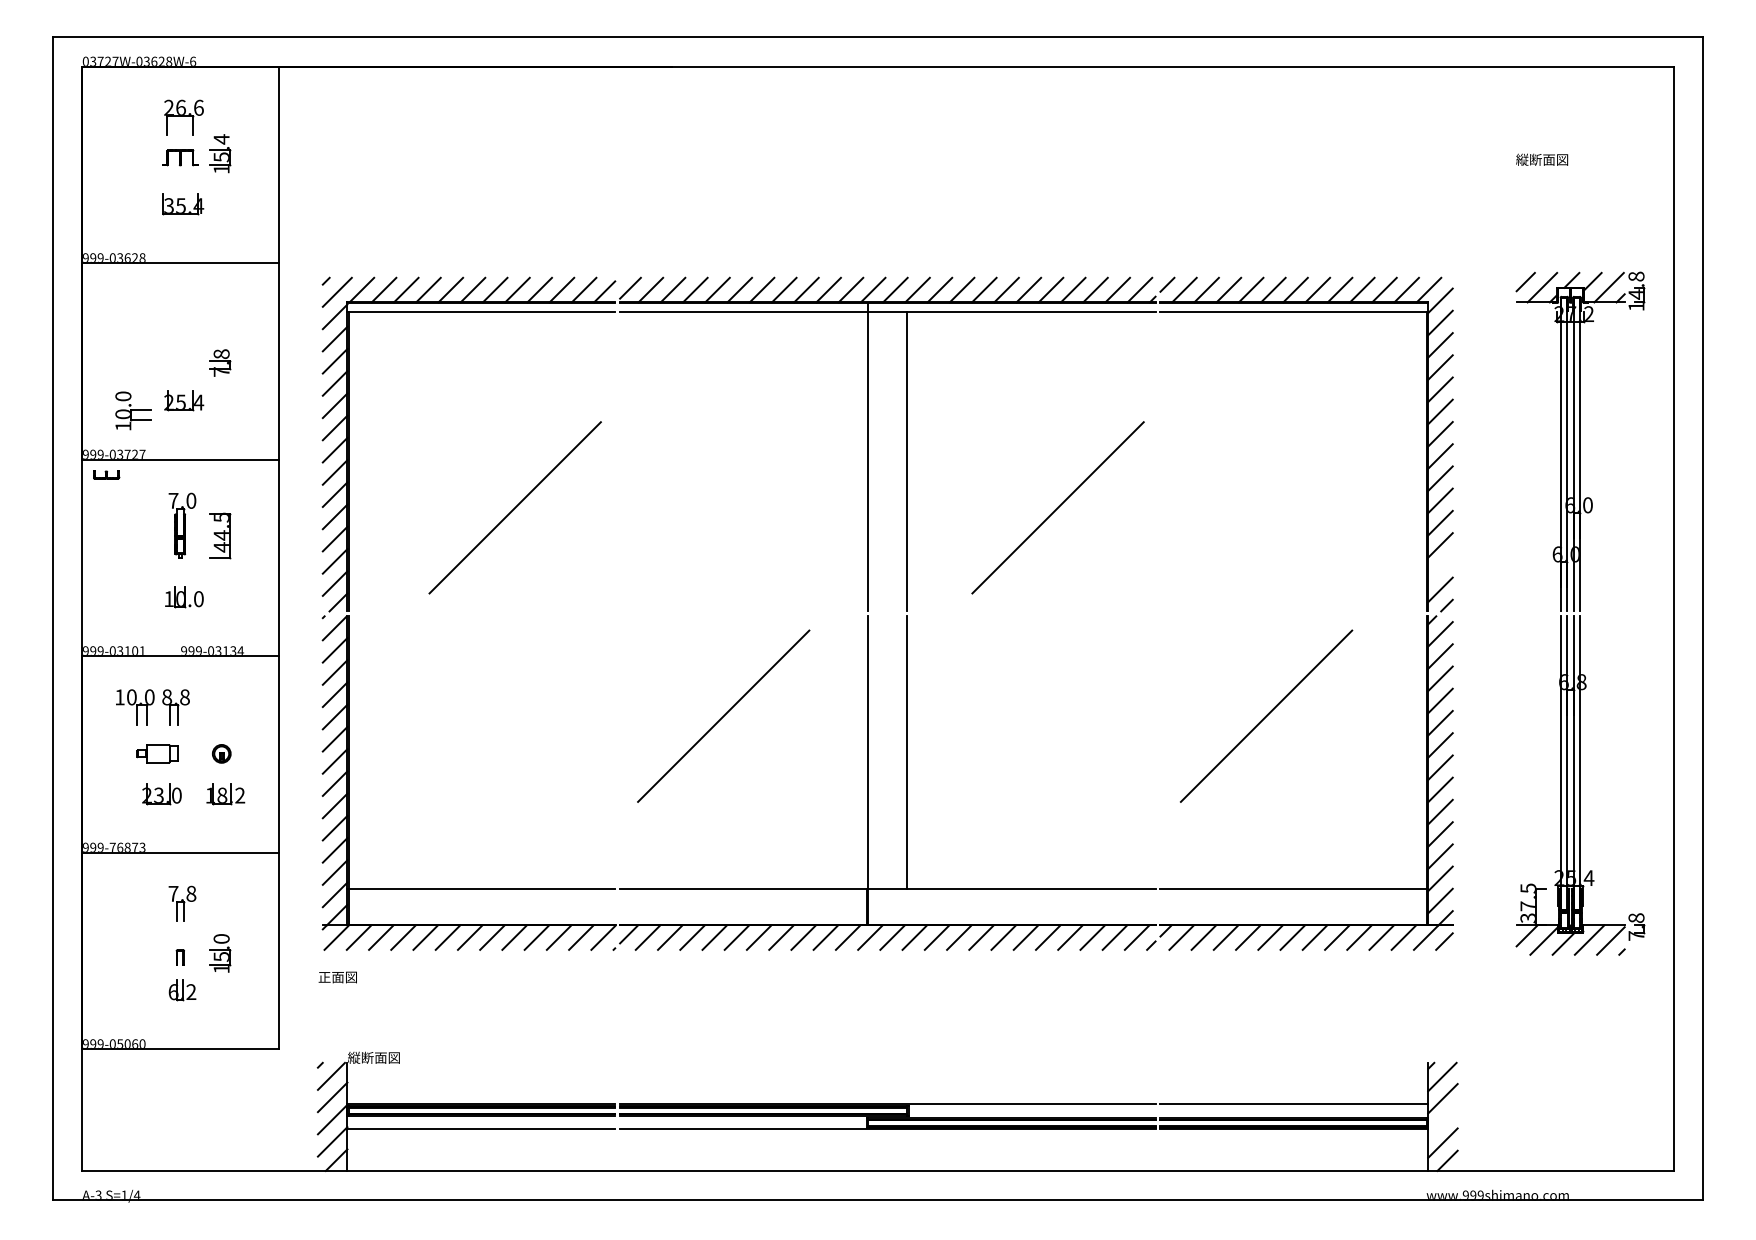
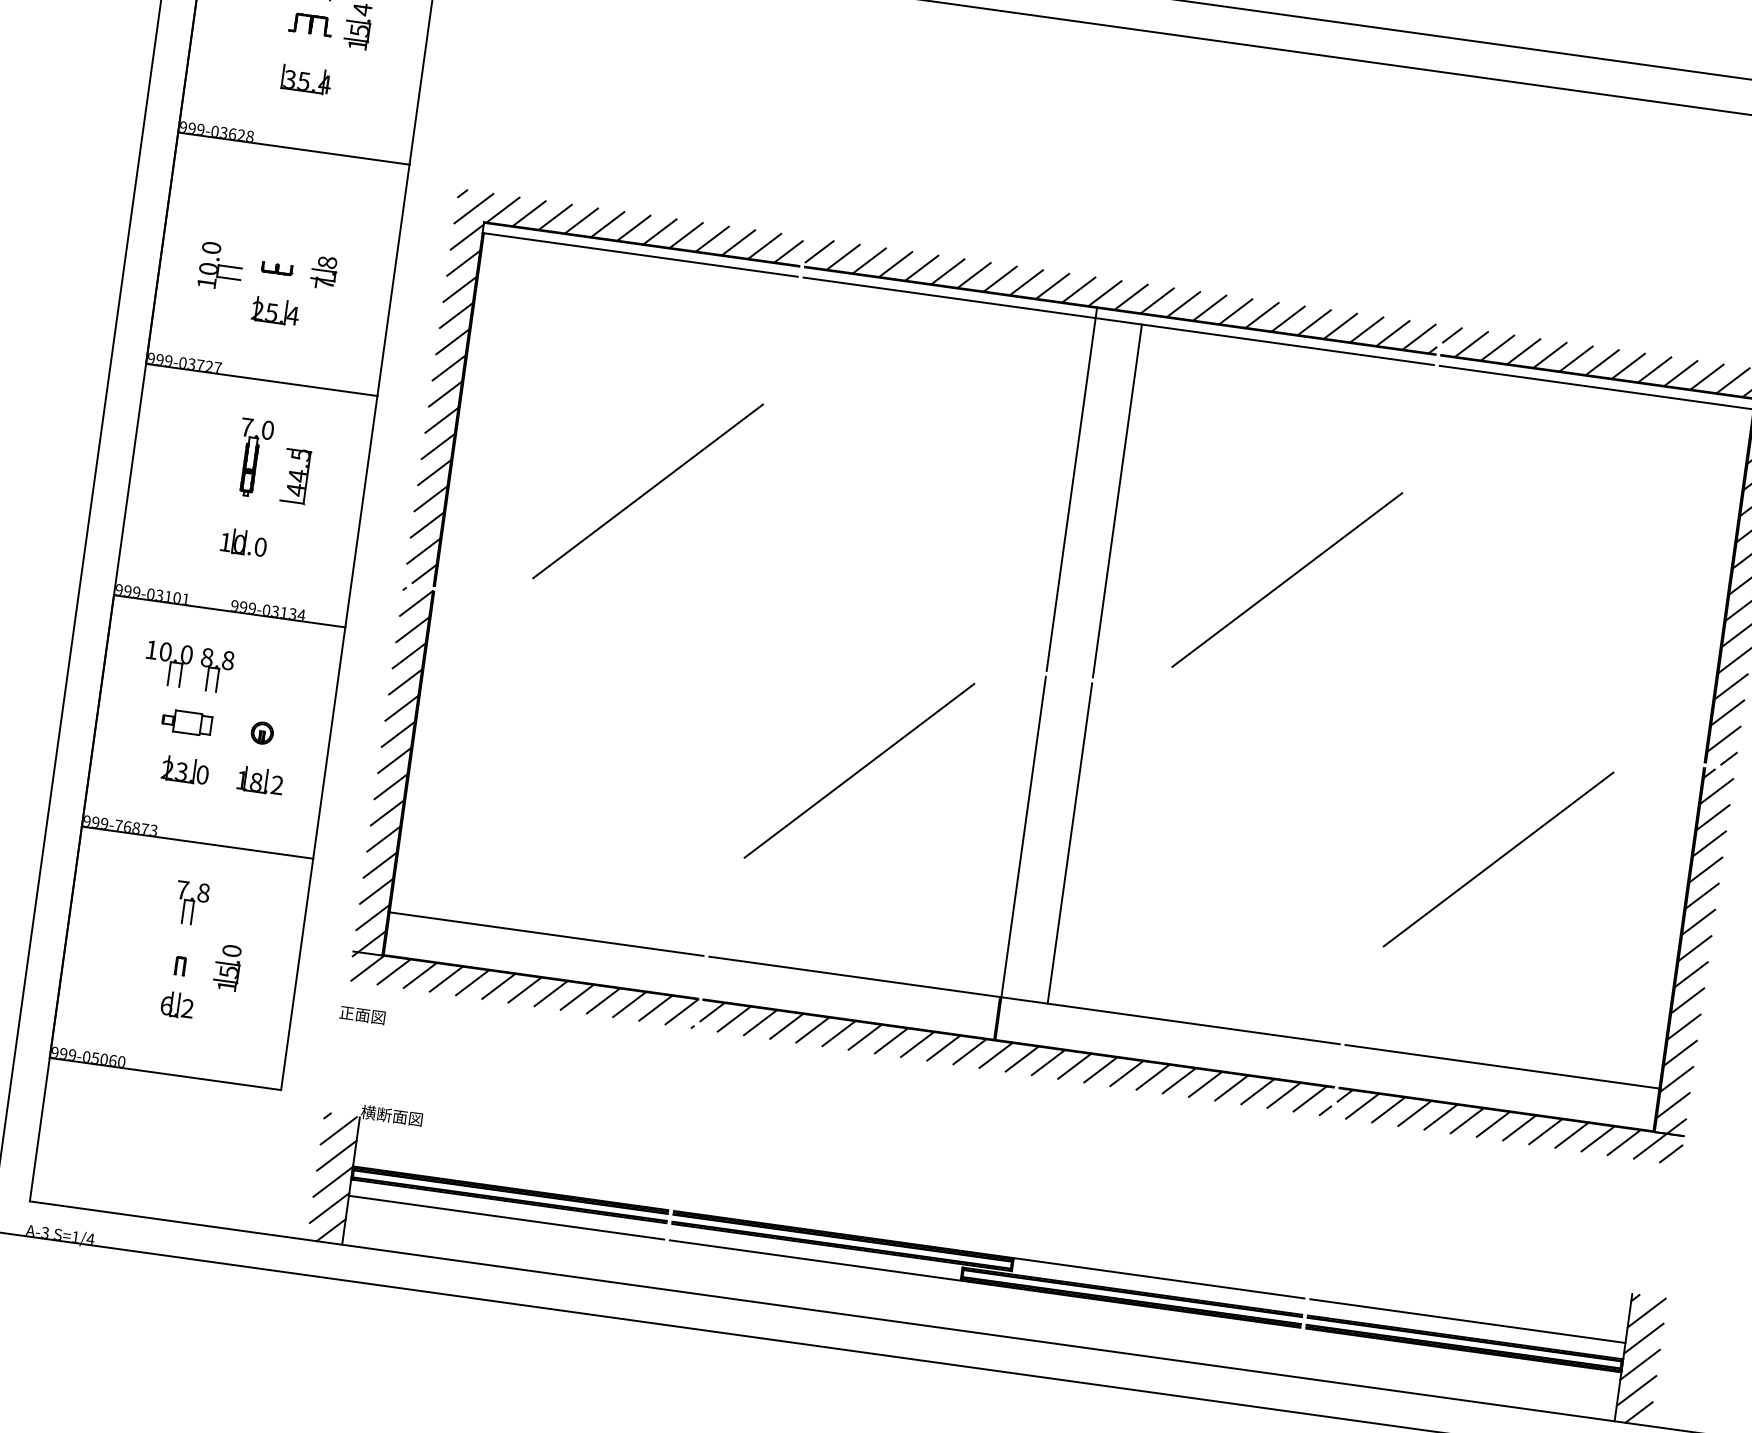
part: (133, 410) -> (221, 266), moved
part: (106, 474) -> (277, 267), moved
line: (1440, 567) -> (1727, 712), added
text: (353, 1057) -> (367, 1112), 縦断面図 -> 横断面図
line: (1442, 1120) -> (1639, 1364), added

